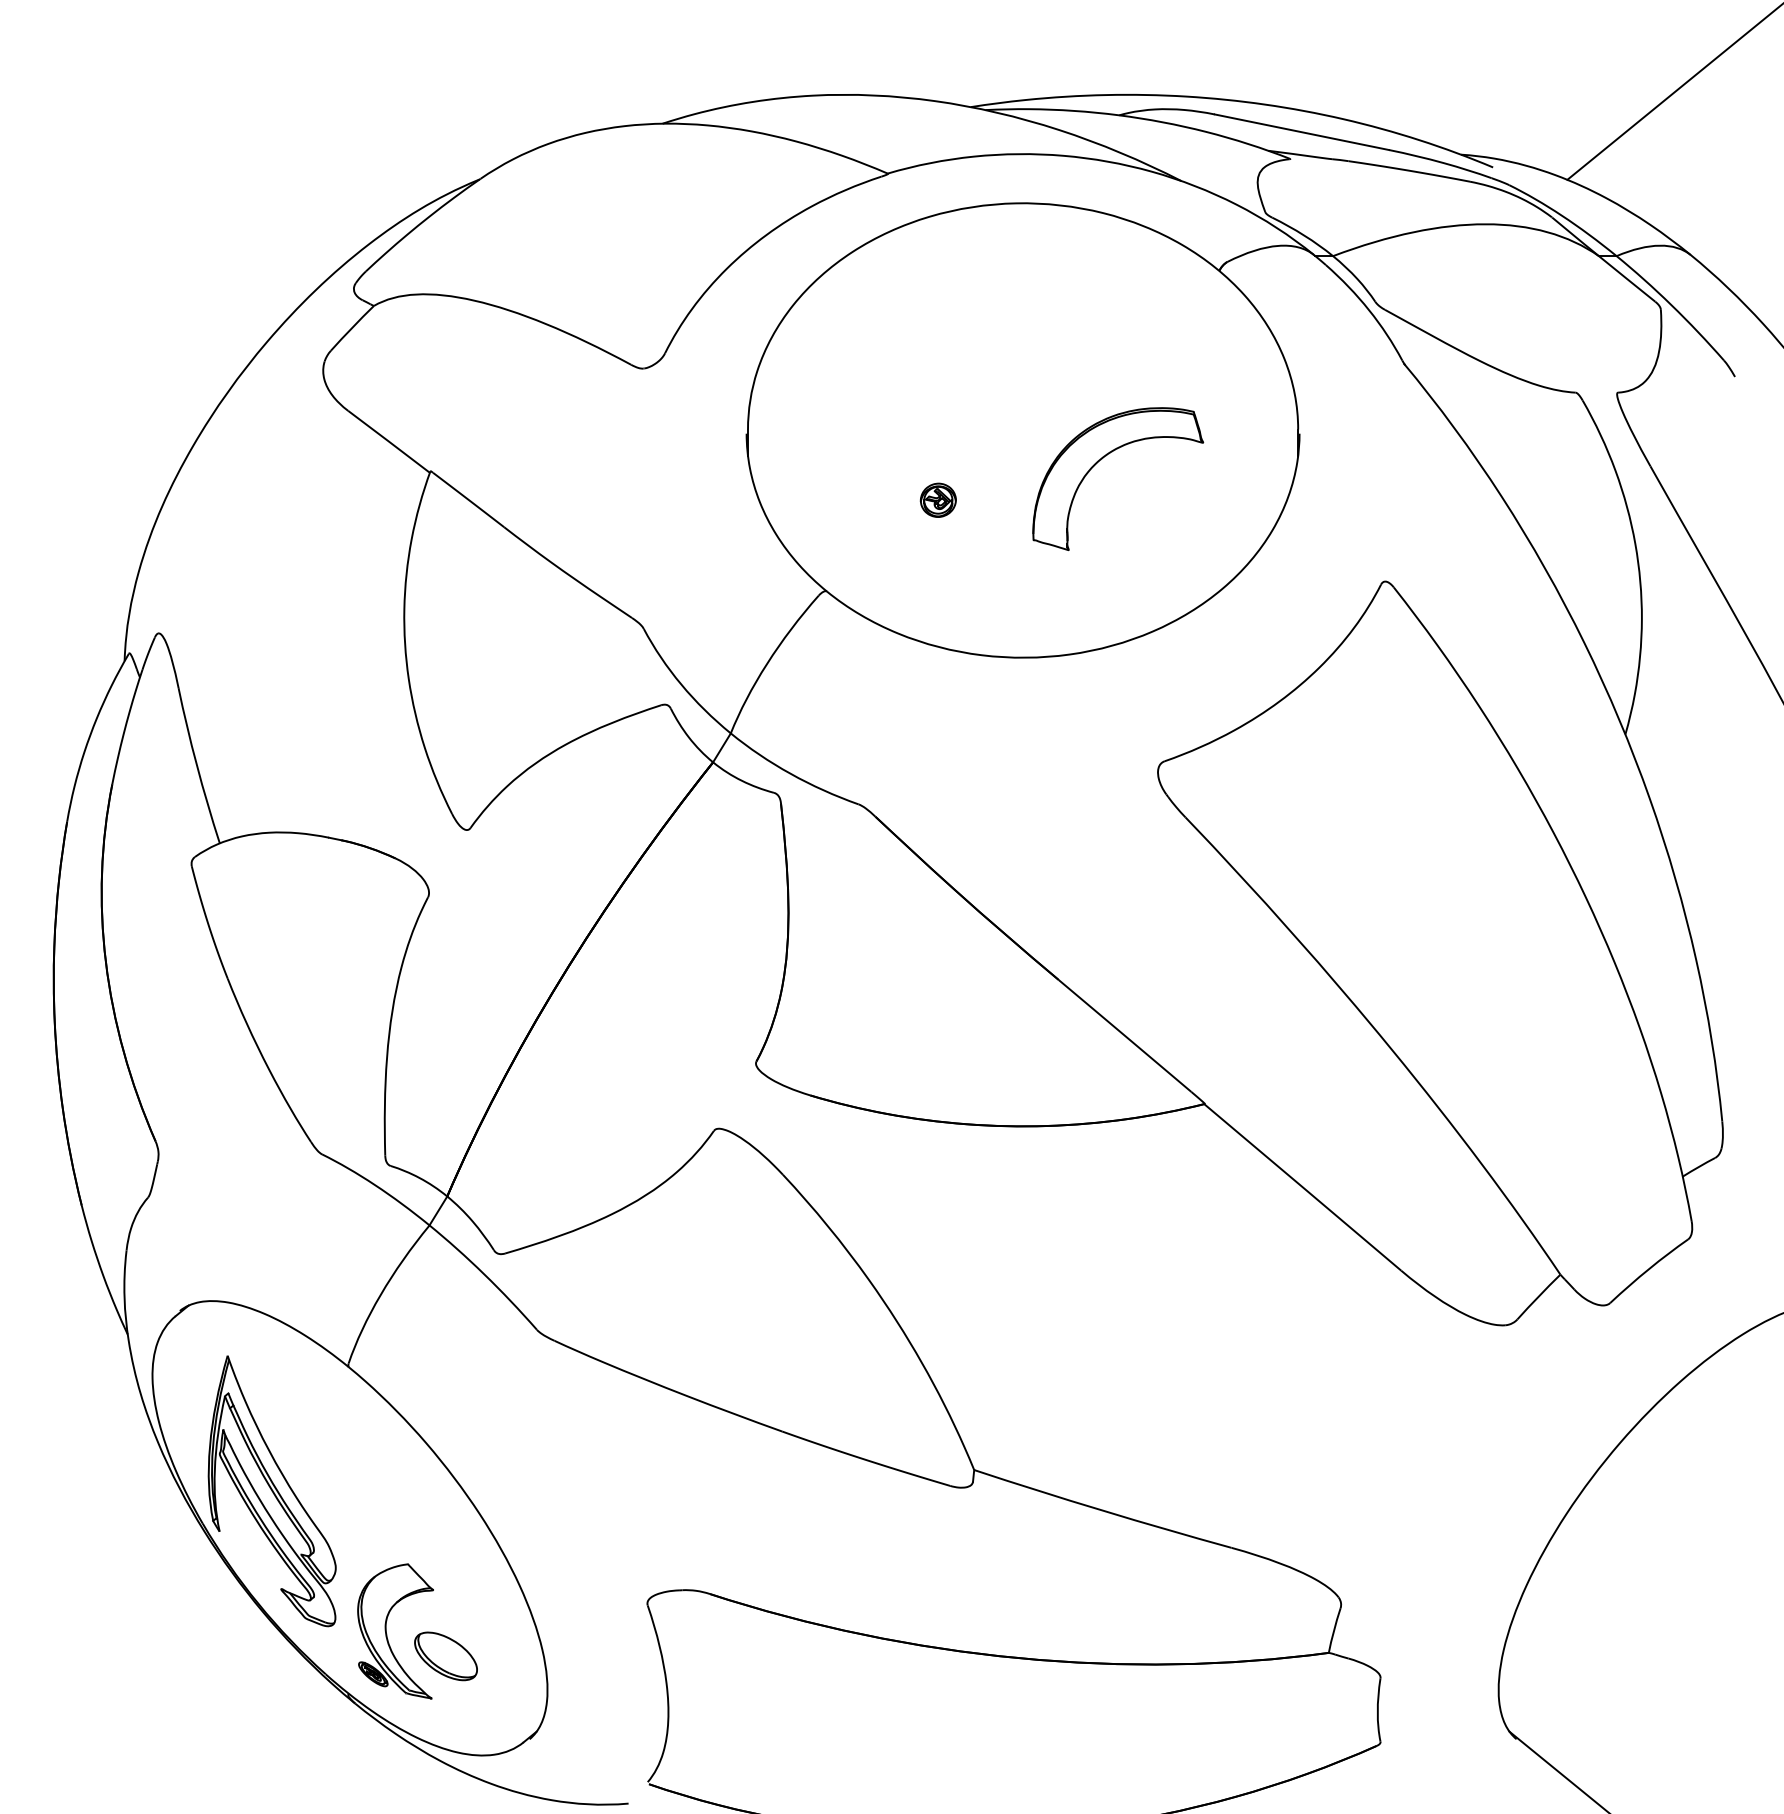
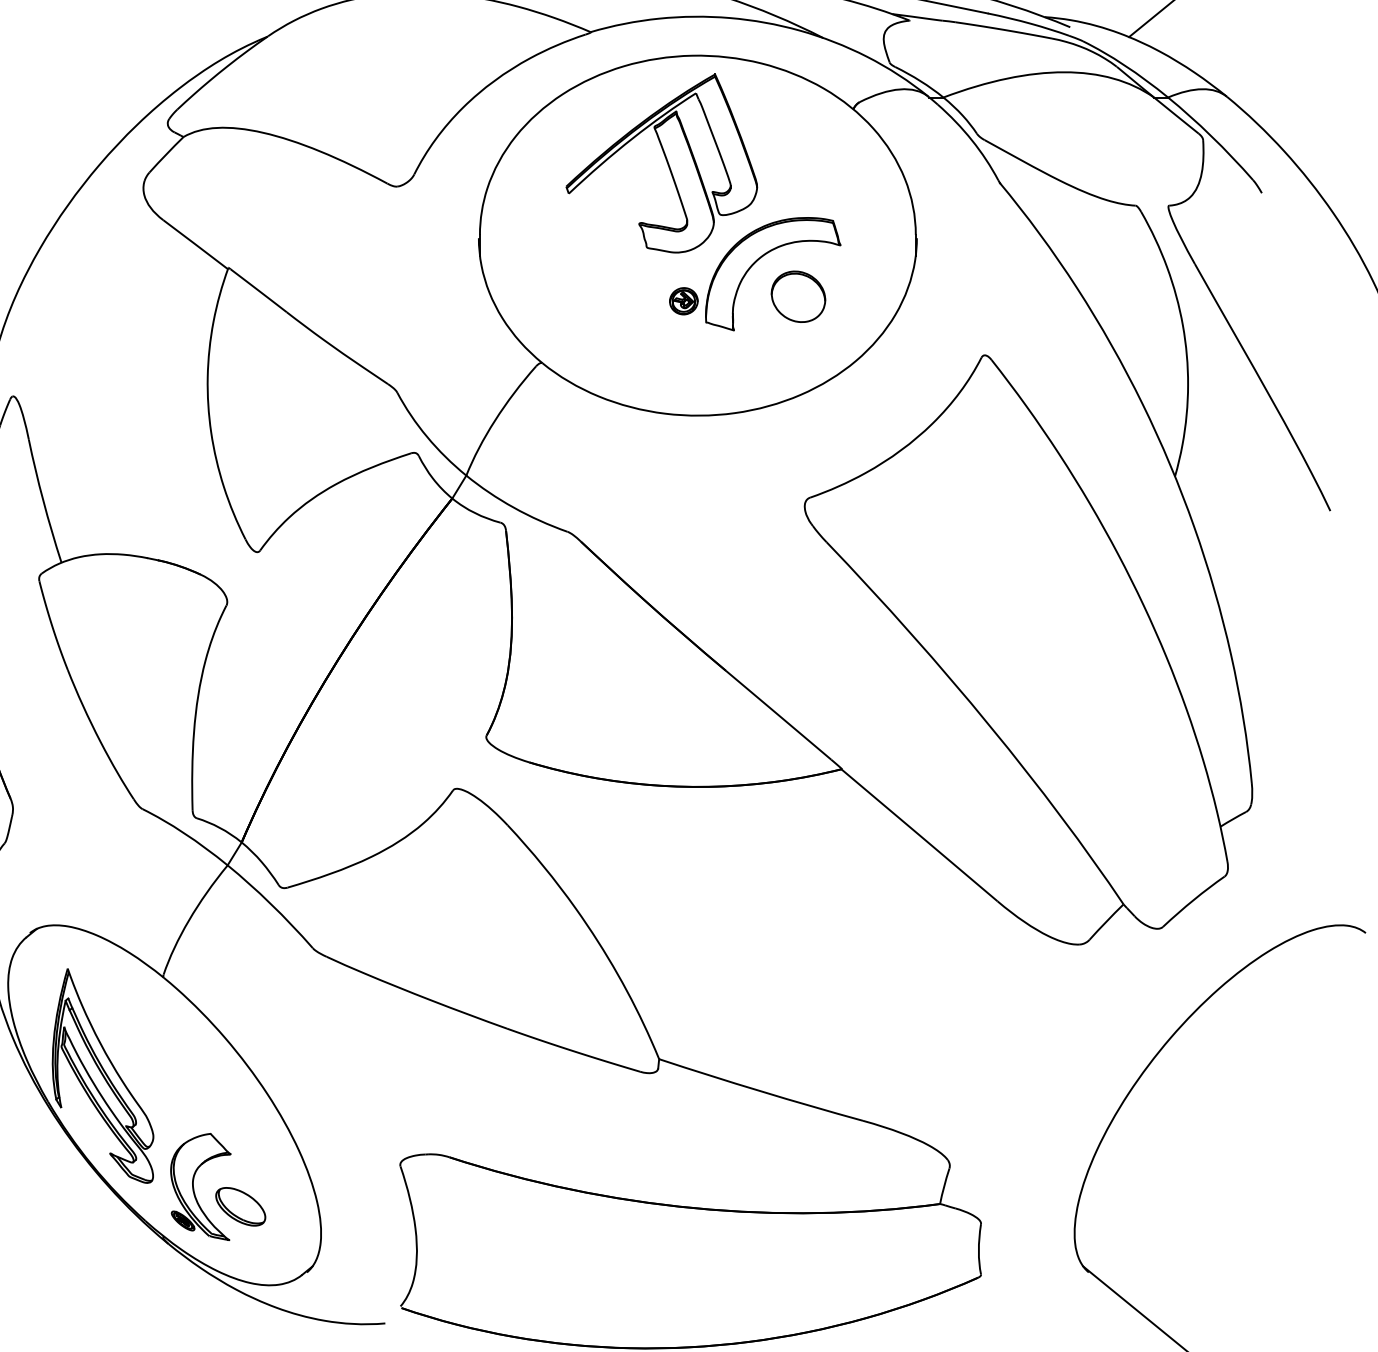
part: (983, 337) -> (666, 161), added
part: (937, 499) -> (683, 300), moved
part: (1149, 507) -> (798, 296), added

